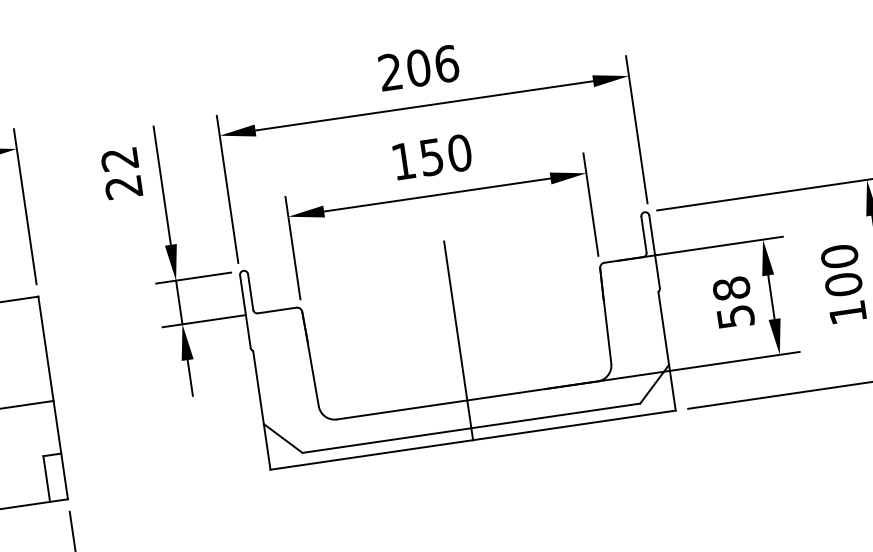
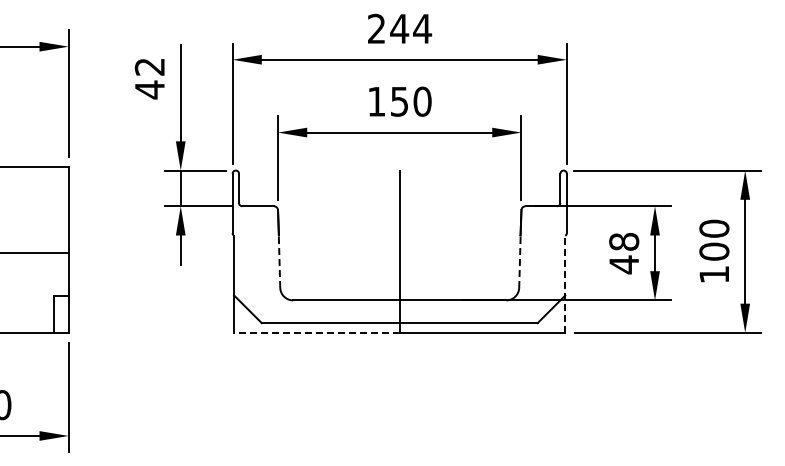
text: (433, 65) -> (411, 28), 206 -> 244
text: (123, 186) -> (149, 89), 22 -> 42
text: (736, 316) -> (624, 264), 58 -> 48
line: (607, 332) -> (519, 262), solid -> dashed
line: (667, 350) -> (565, 283), solid -> dashed
line: (313, 375) -> (279, 262), solid -> dashed
line: (371, 454) -> (316, 332), solid -> dashed

